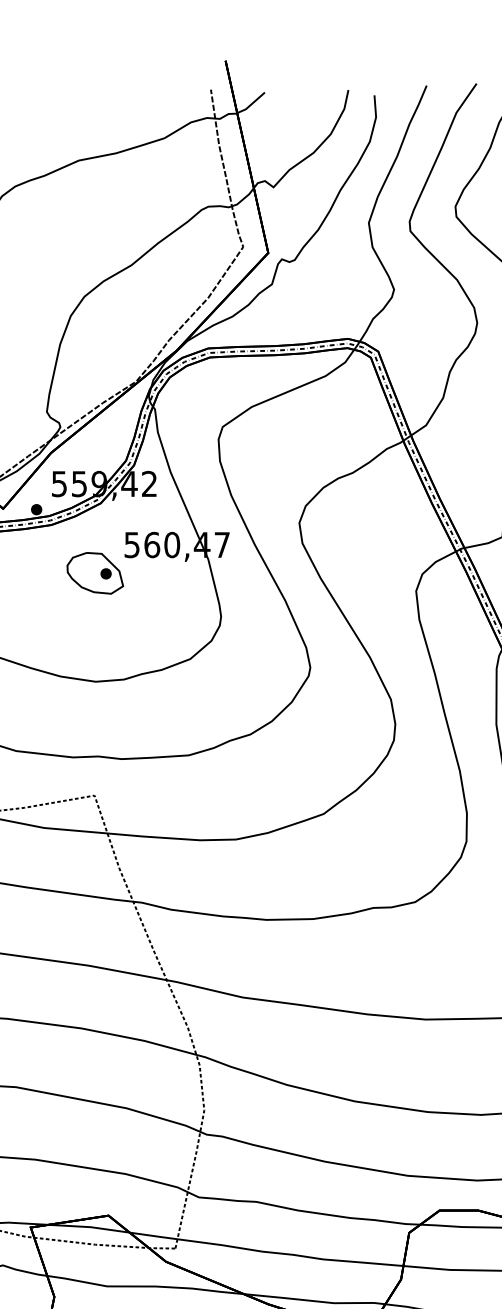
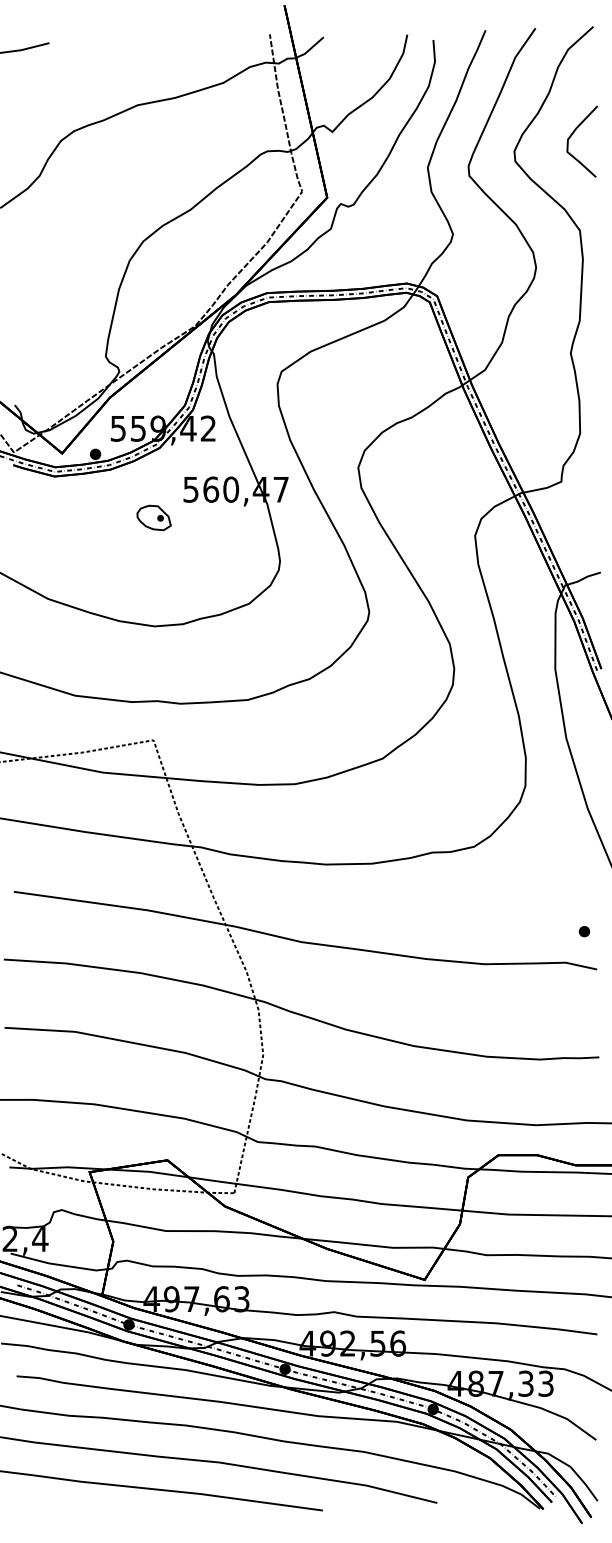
part: (94, 572) -> (153, 517), size x0.6

